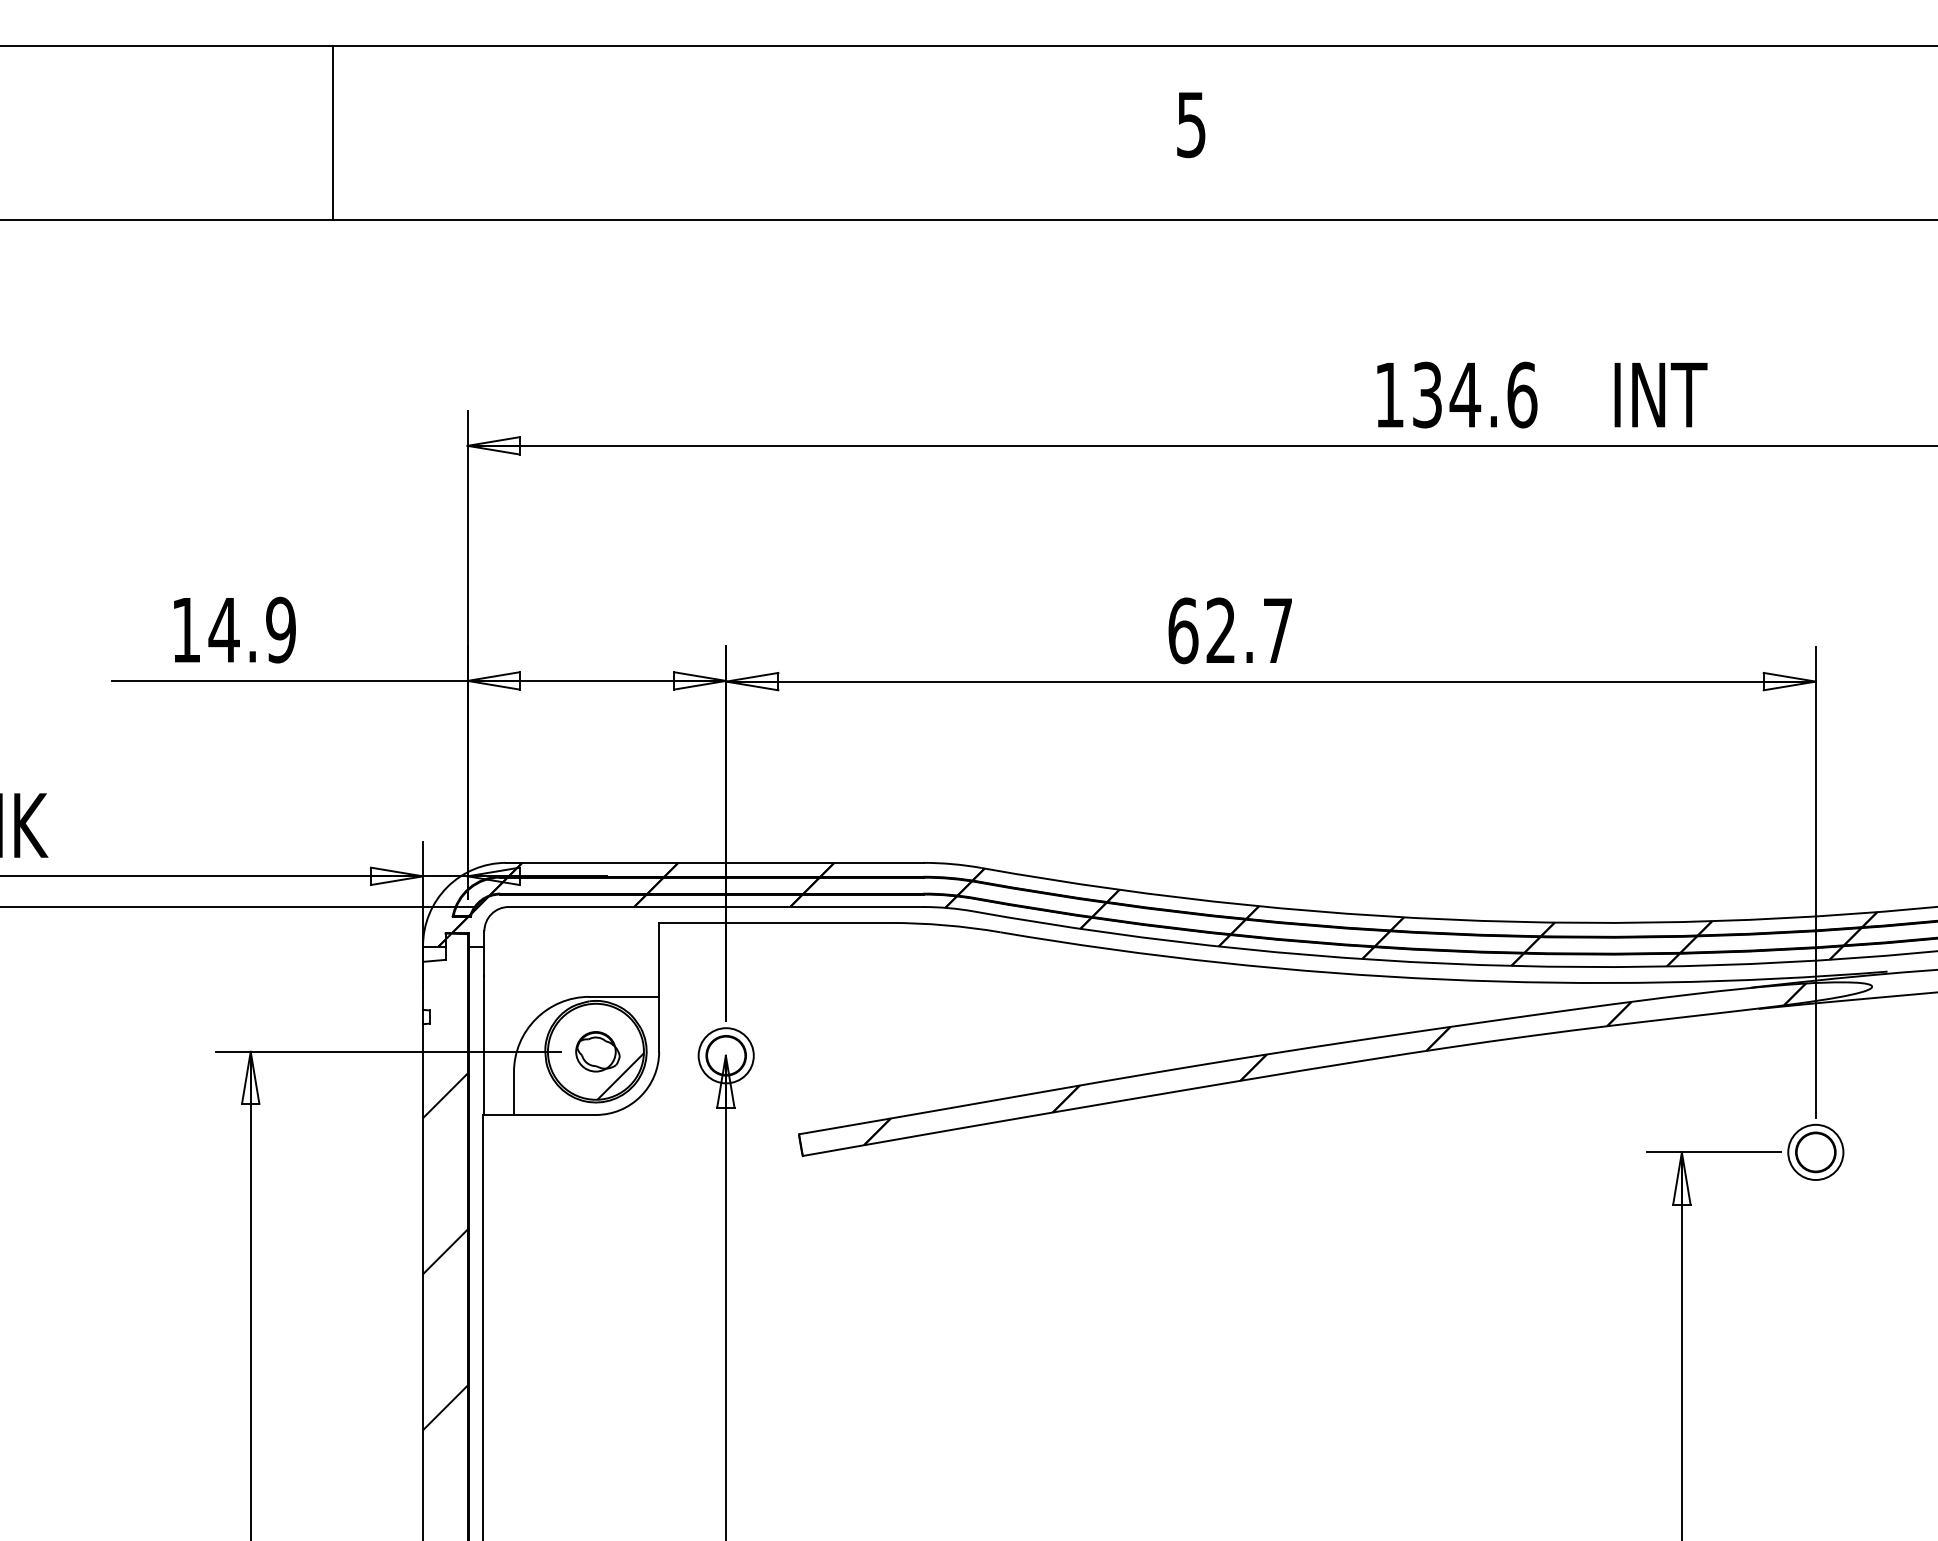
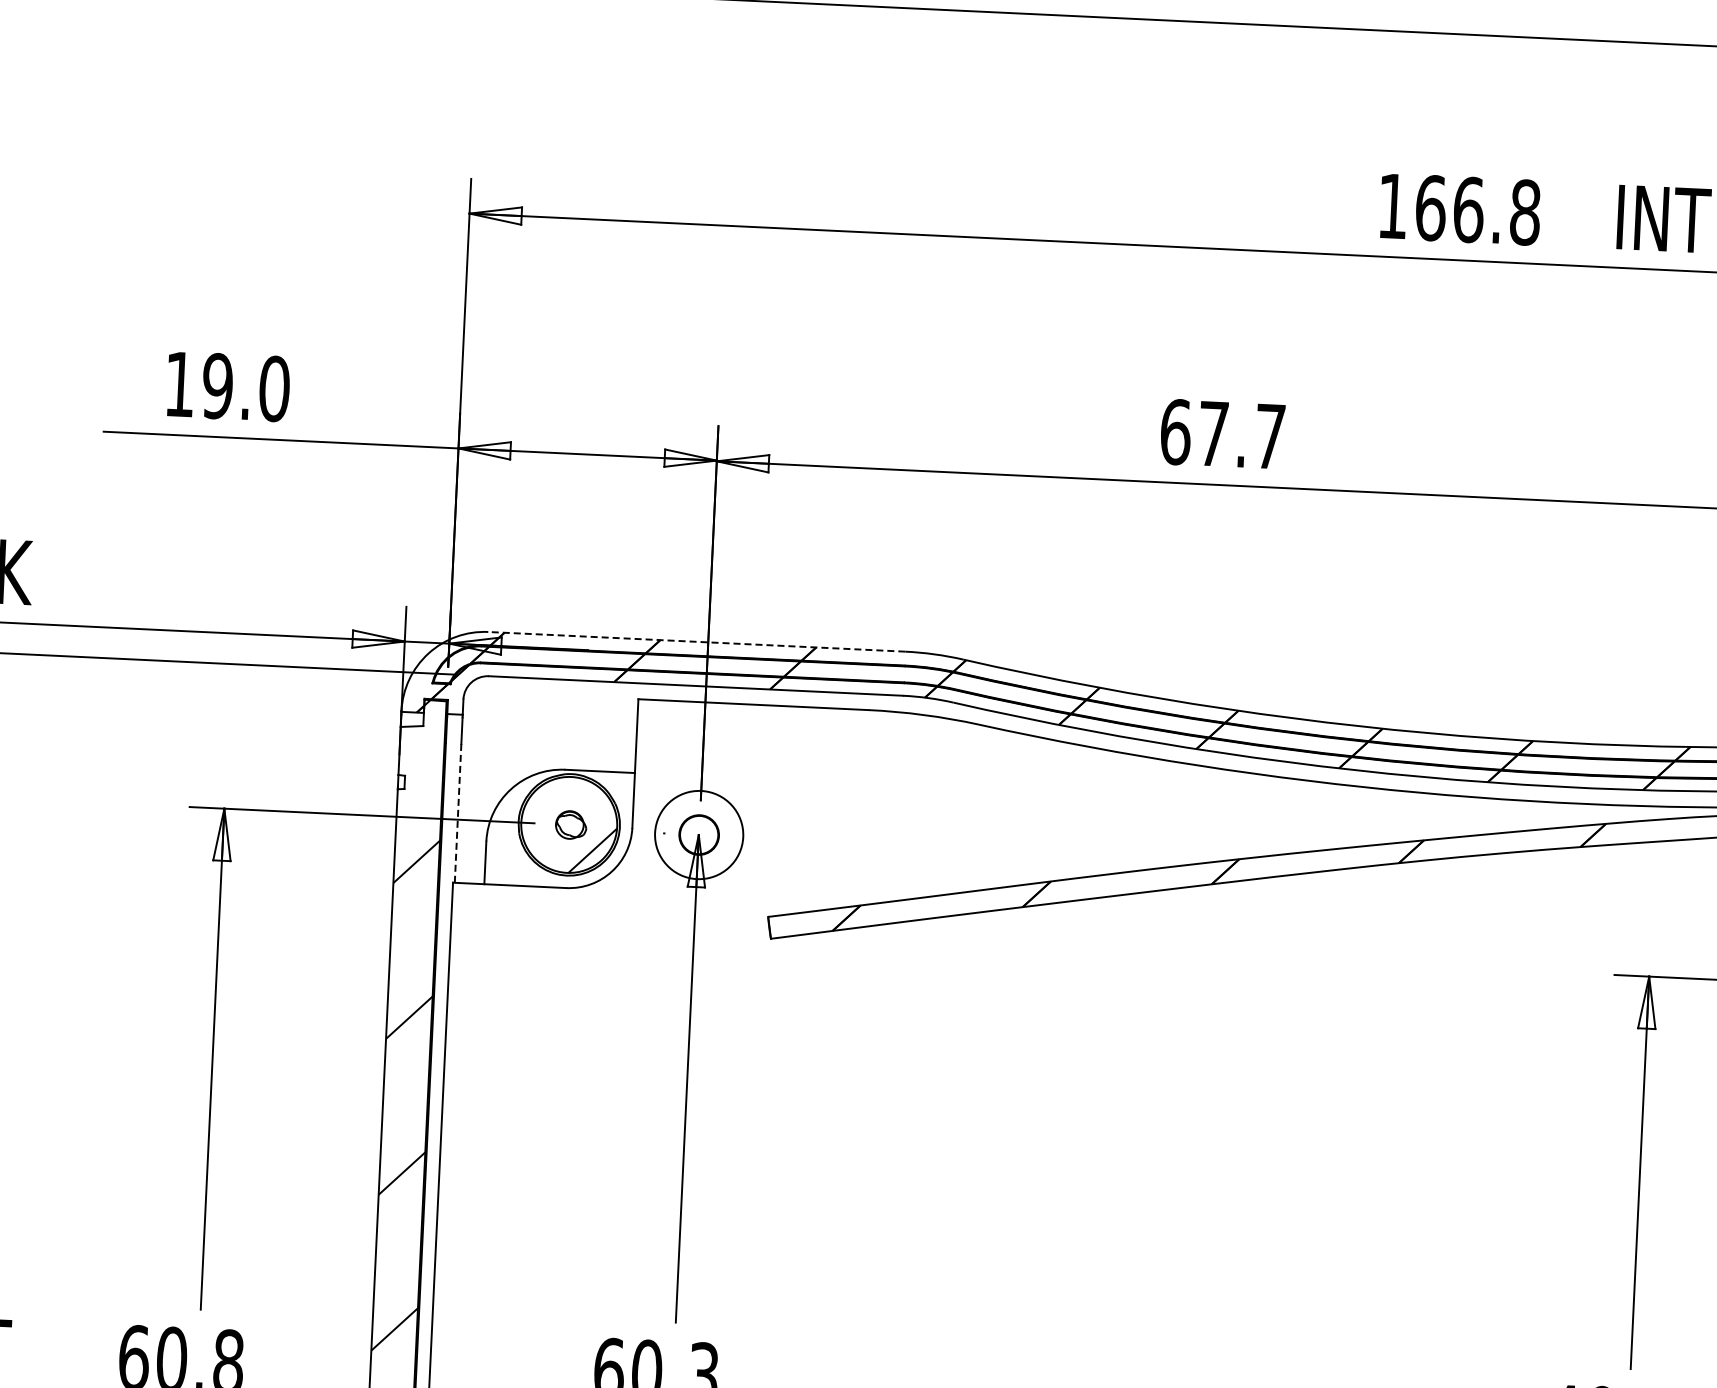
text: (1474, 394) -> (1477, 209), 134.6 -> 166.8
text: (252, 629) -> (246, 386), 14.9 -> 19.0
text: (1220, 629) -> (1212, 432), 62.7 -> 67.7
line: (714, 862) -> (696, 641), solid -> dashed
line: (484, 1045) -> (458, 813), solid -> dashed
part: (597, 1051) -> (570, 824), size x0.7
circle: (725, 1055) -> (698, 834), size x1.6

